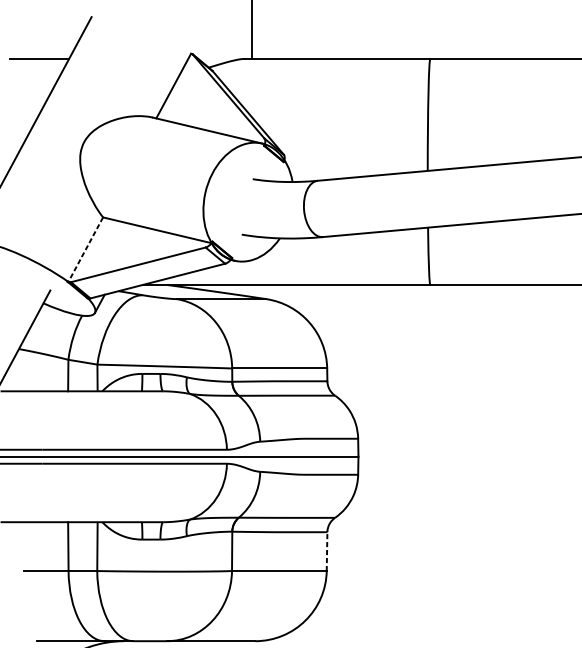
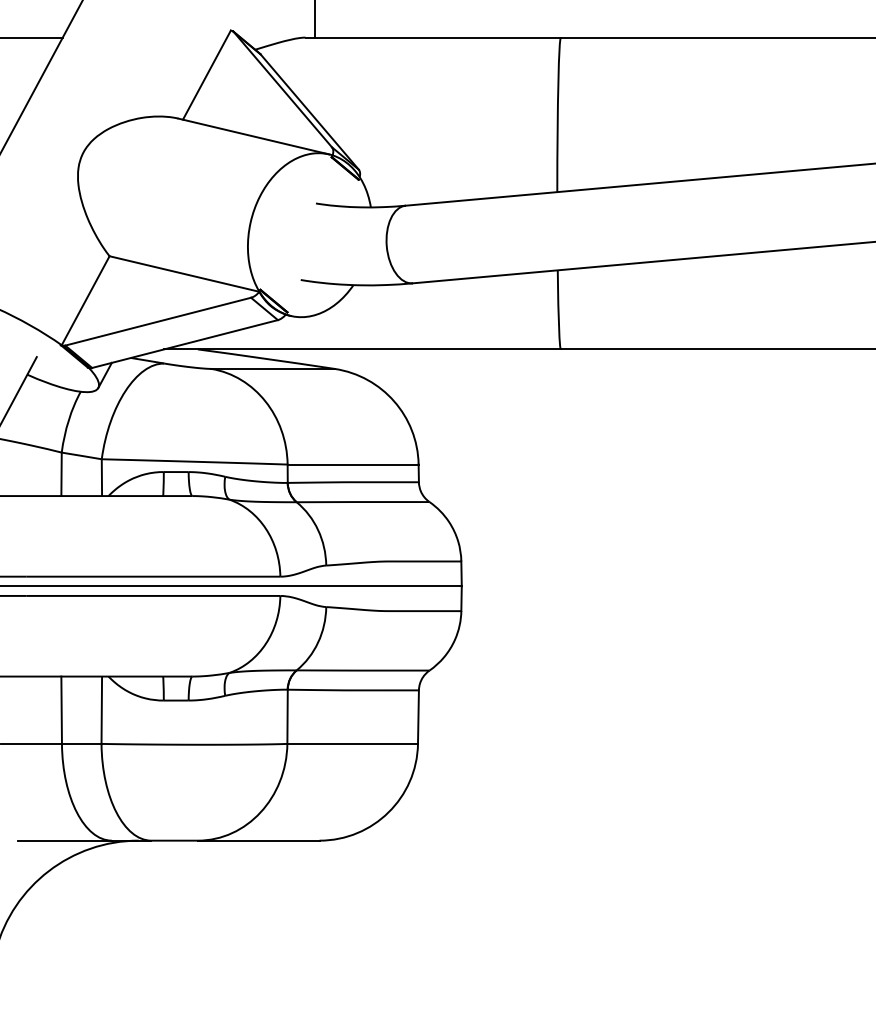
line: (85, 249) -> (85, 300), dashed -> solid
line: (327, 551) -> (418, 717), dashed -> solid

